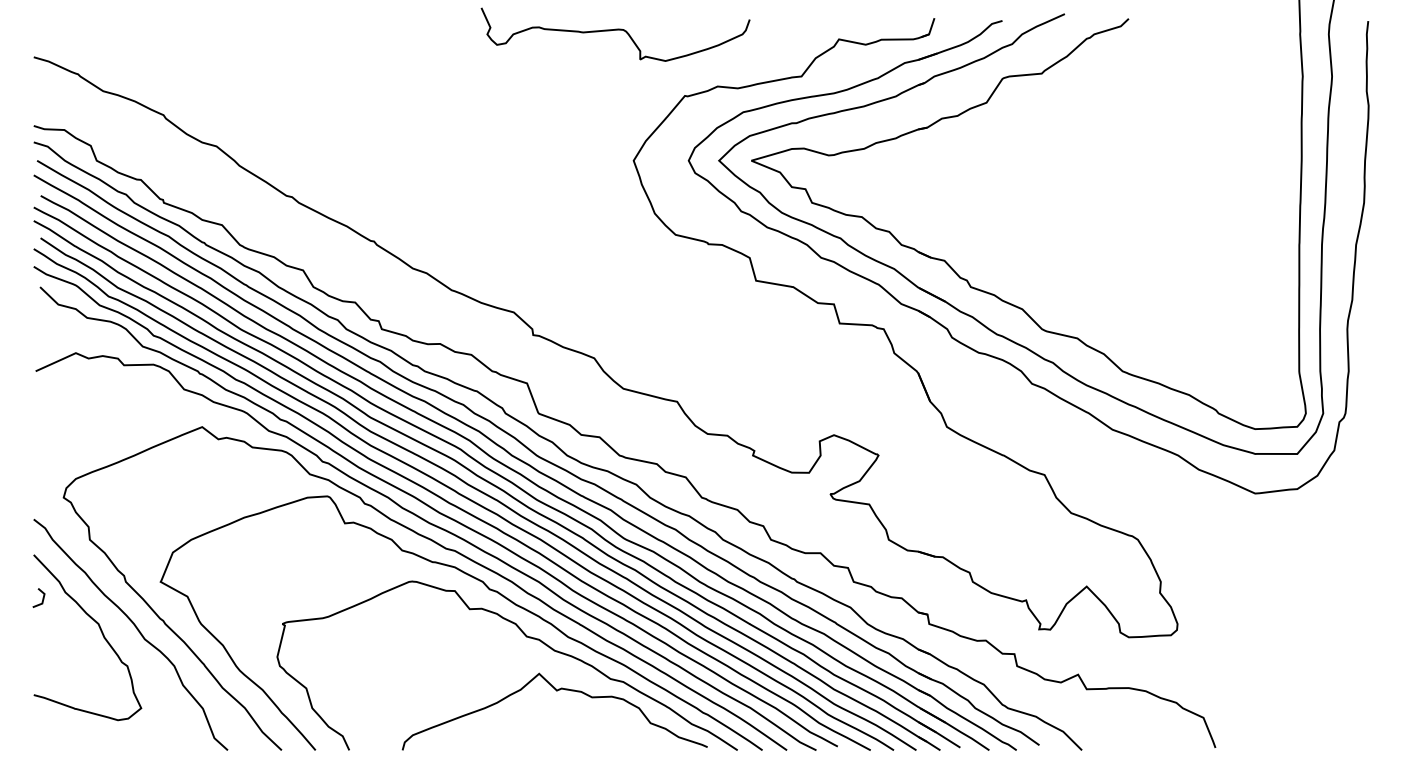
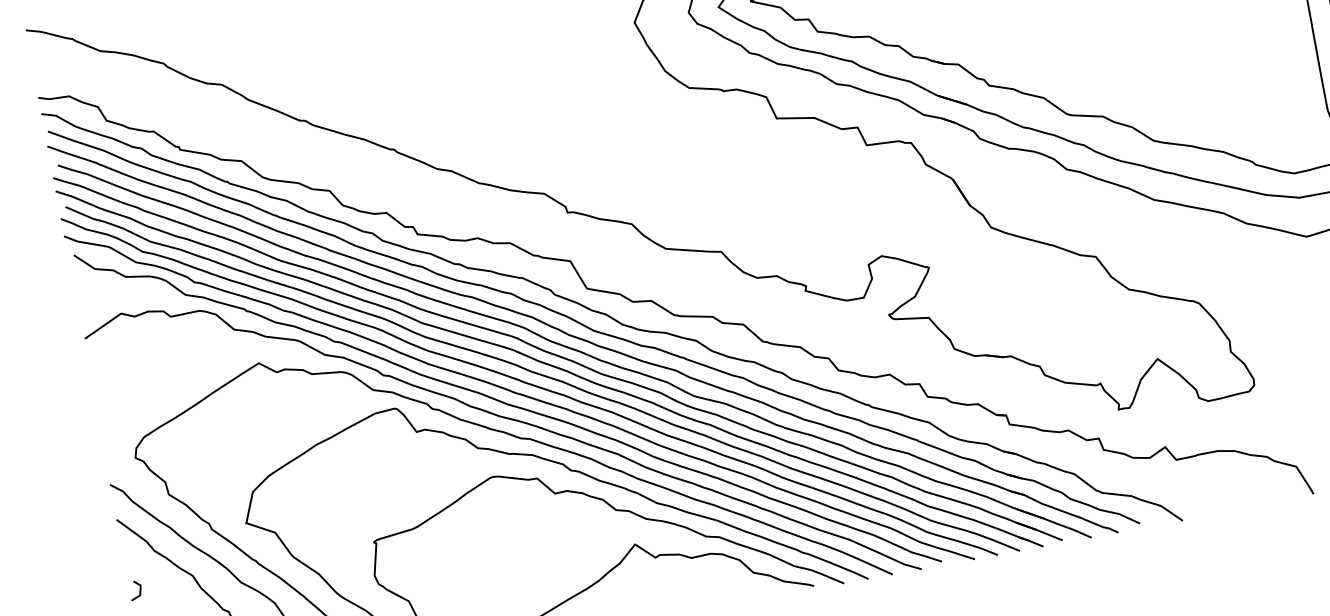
line: (42, 597) -> (139, 589), moved

